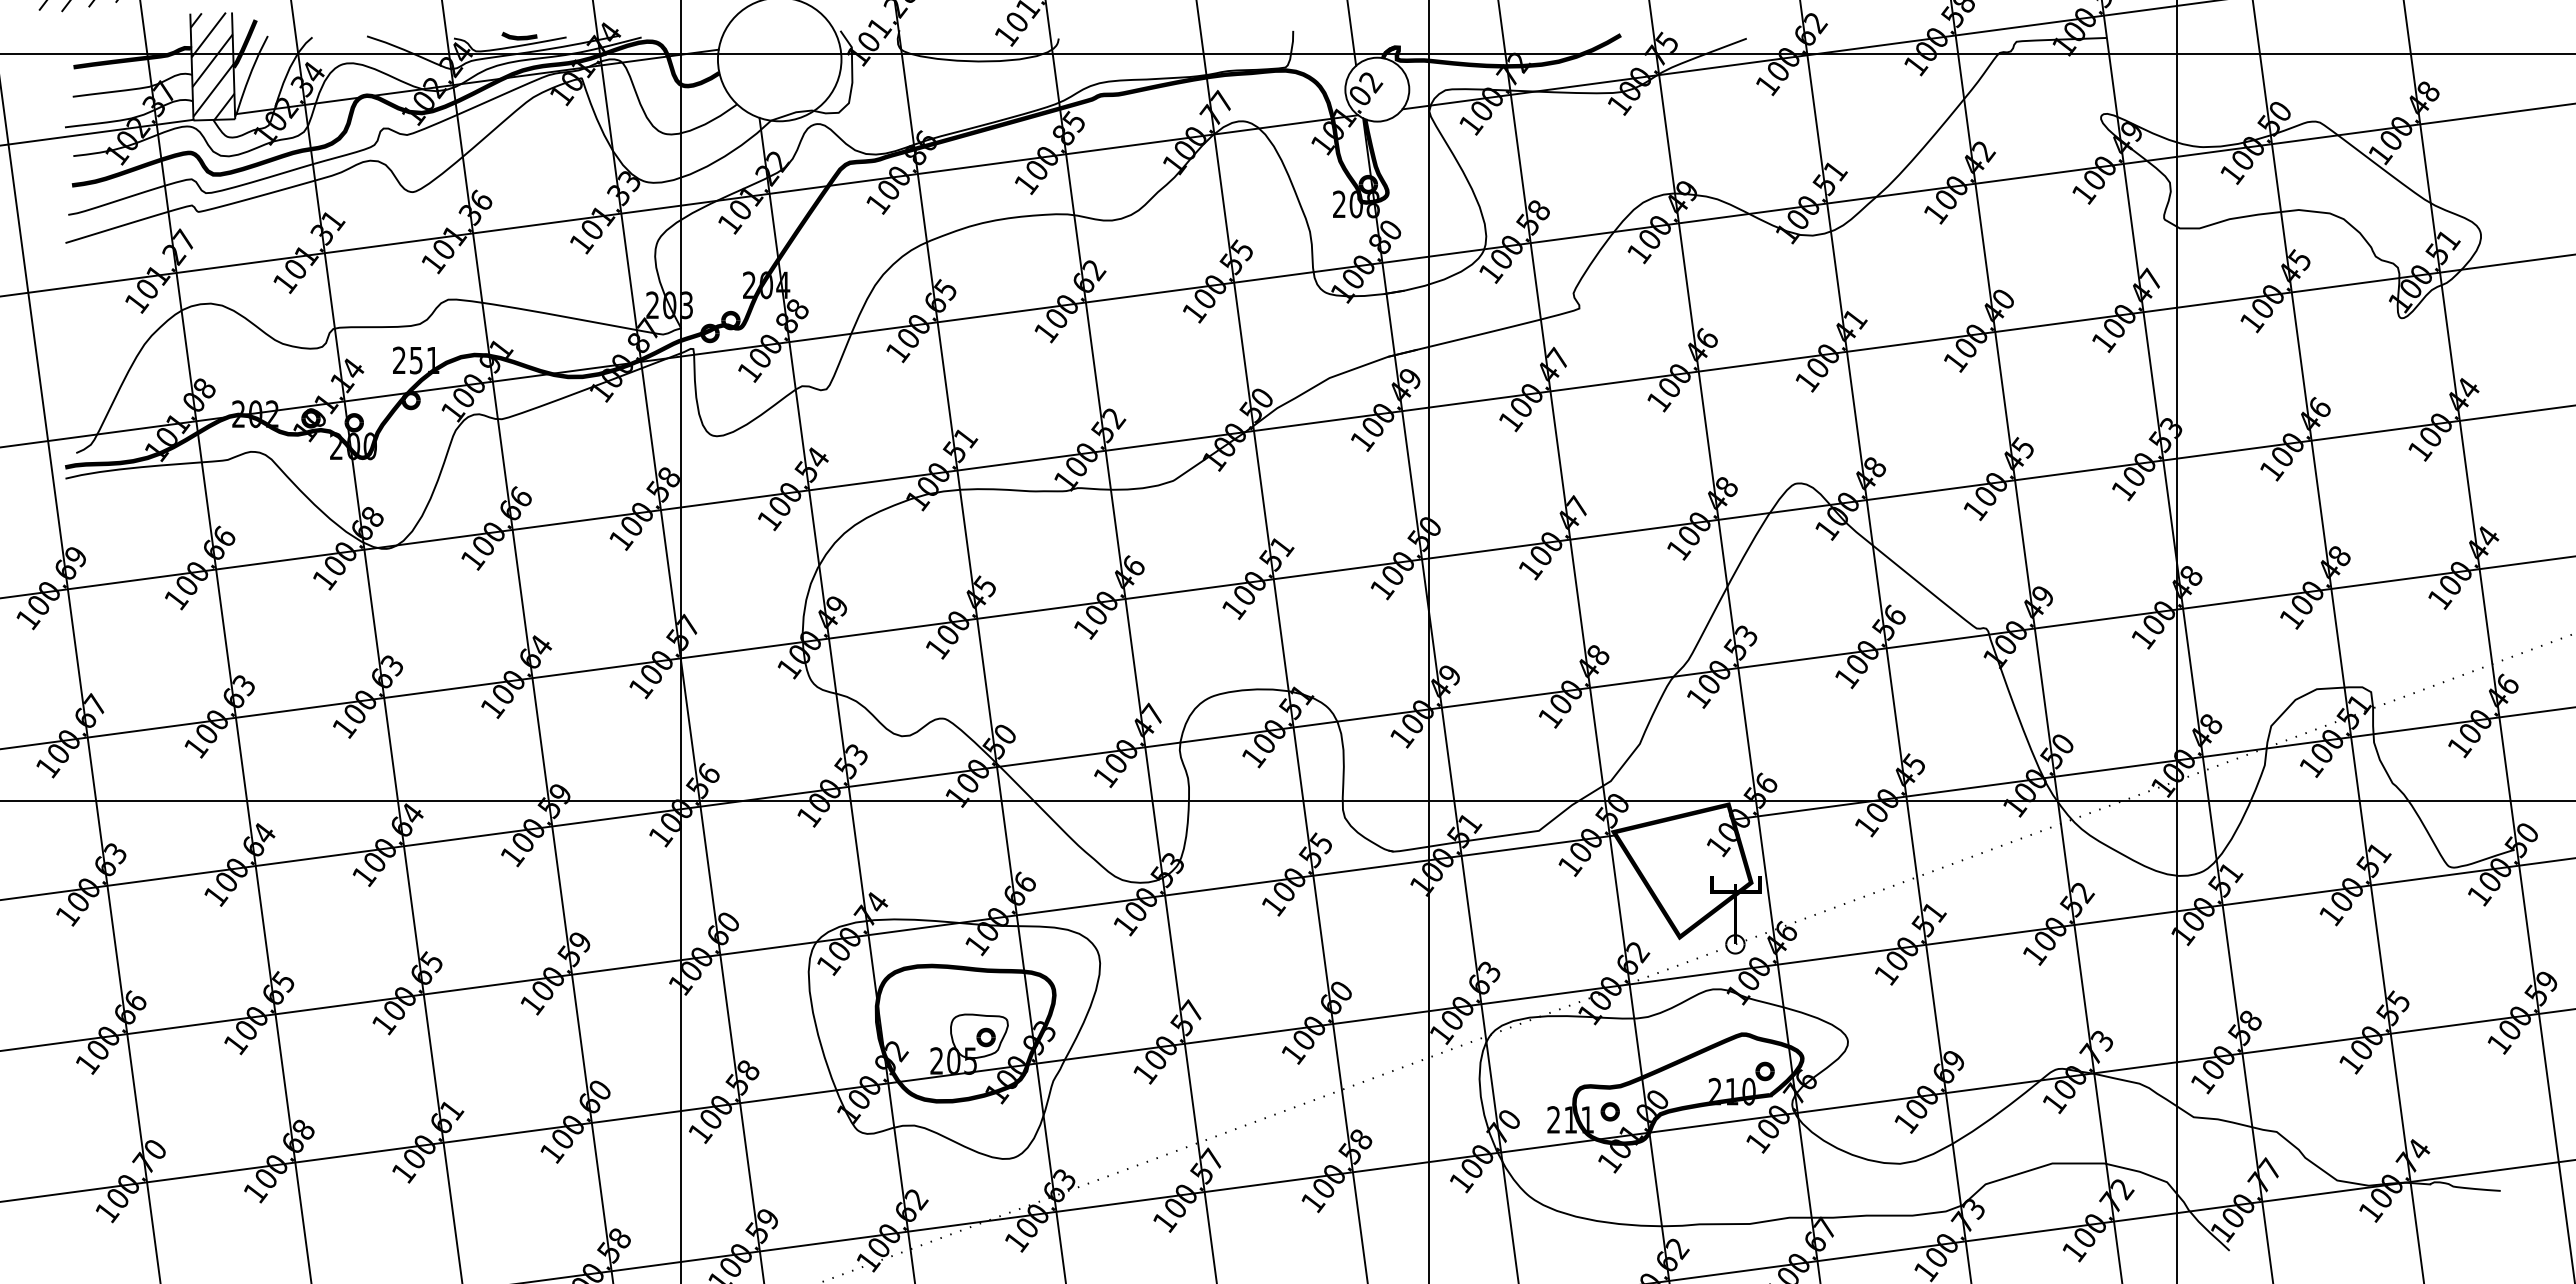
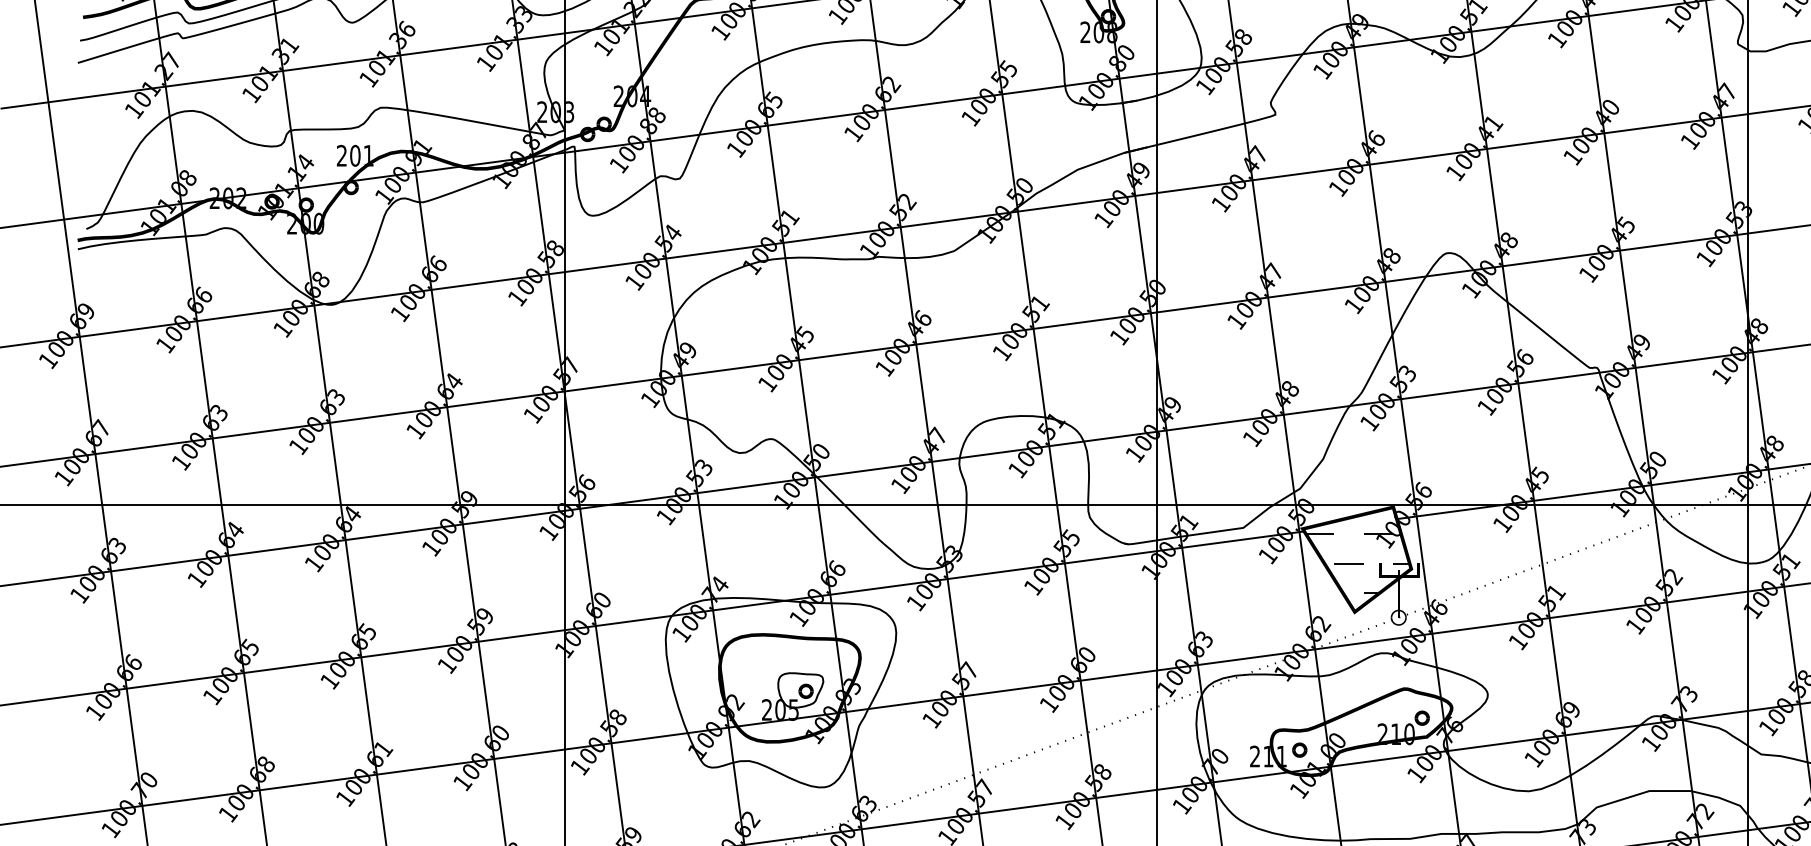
text: (415, 360) -> (354, 155), 251 -> 201
hatch: (1683, 875) -> (1357, 563), added

